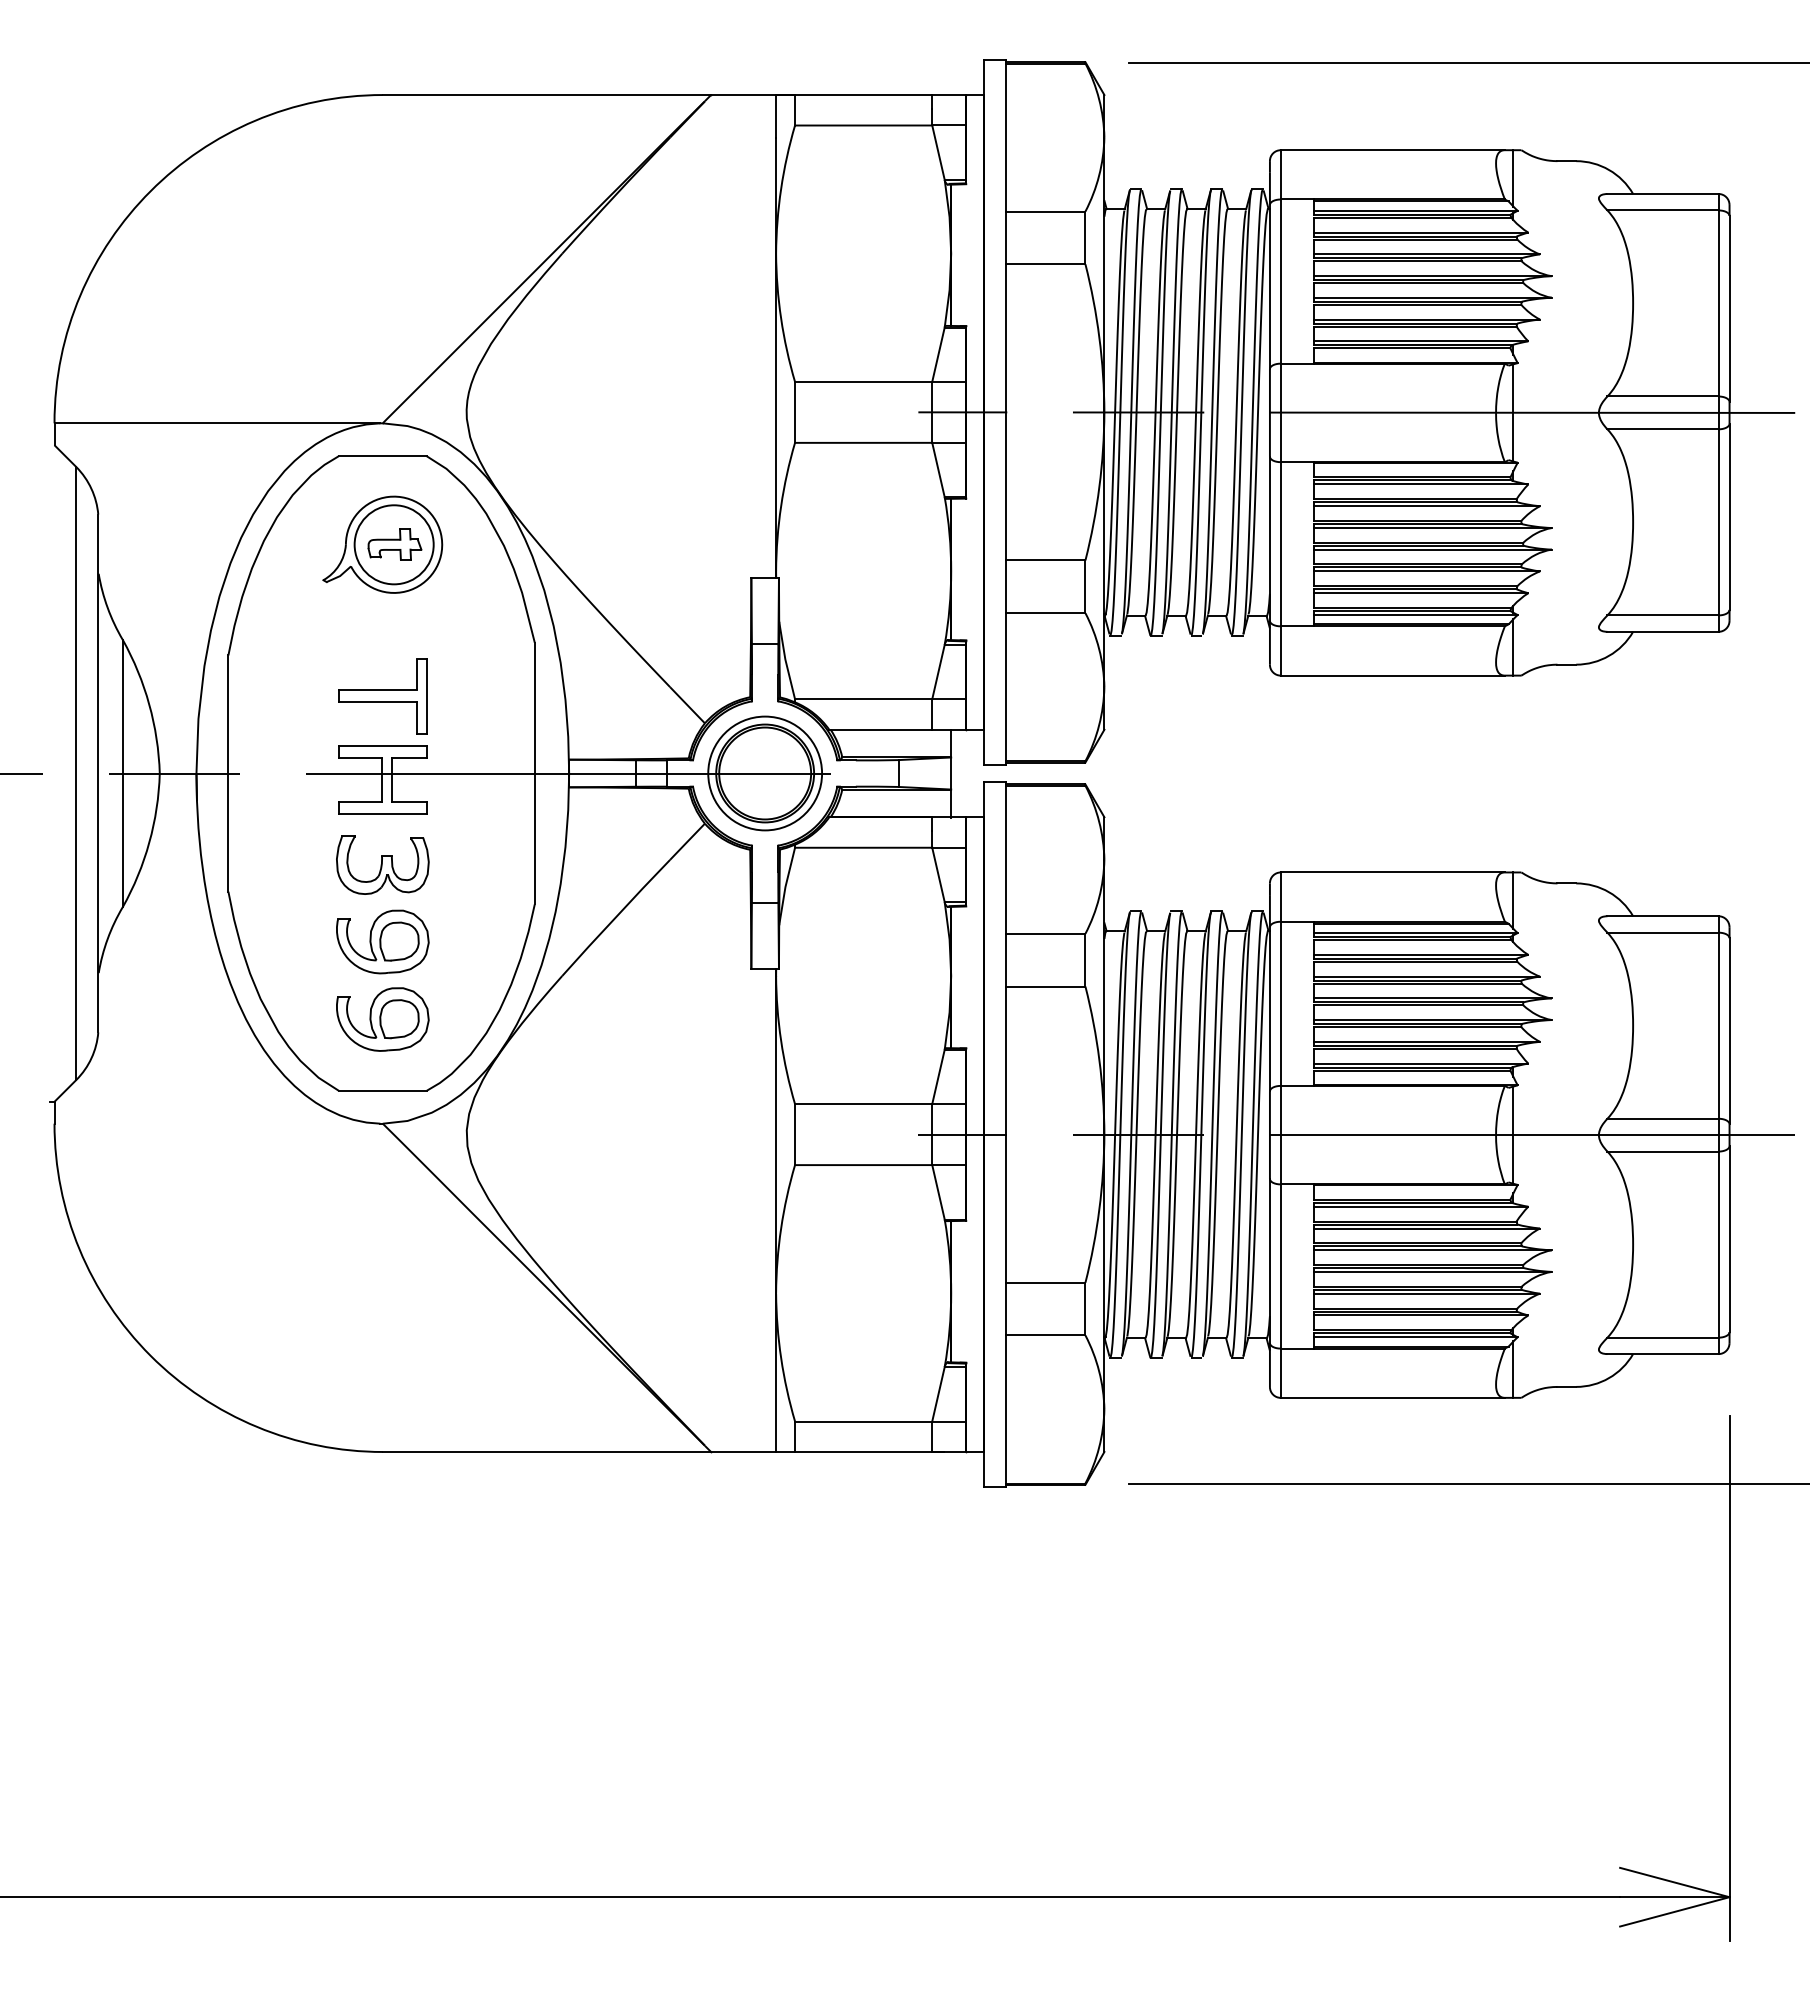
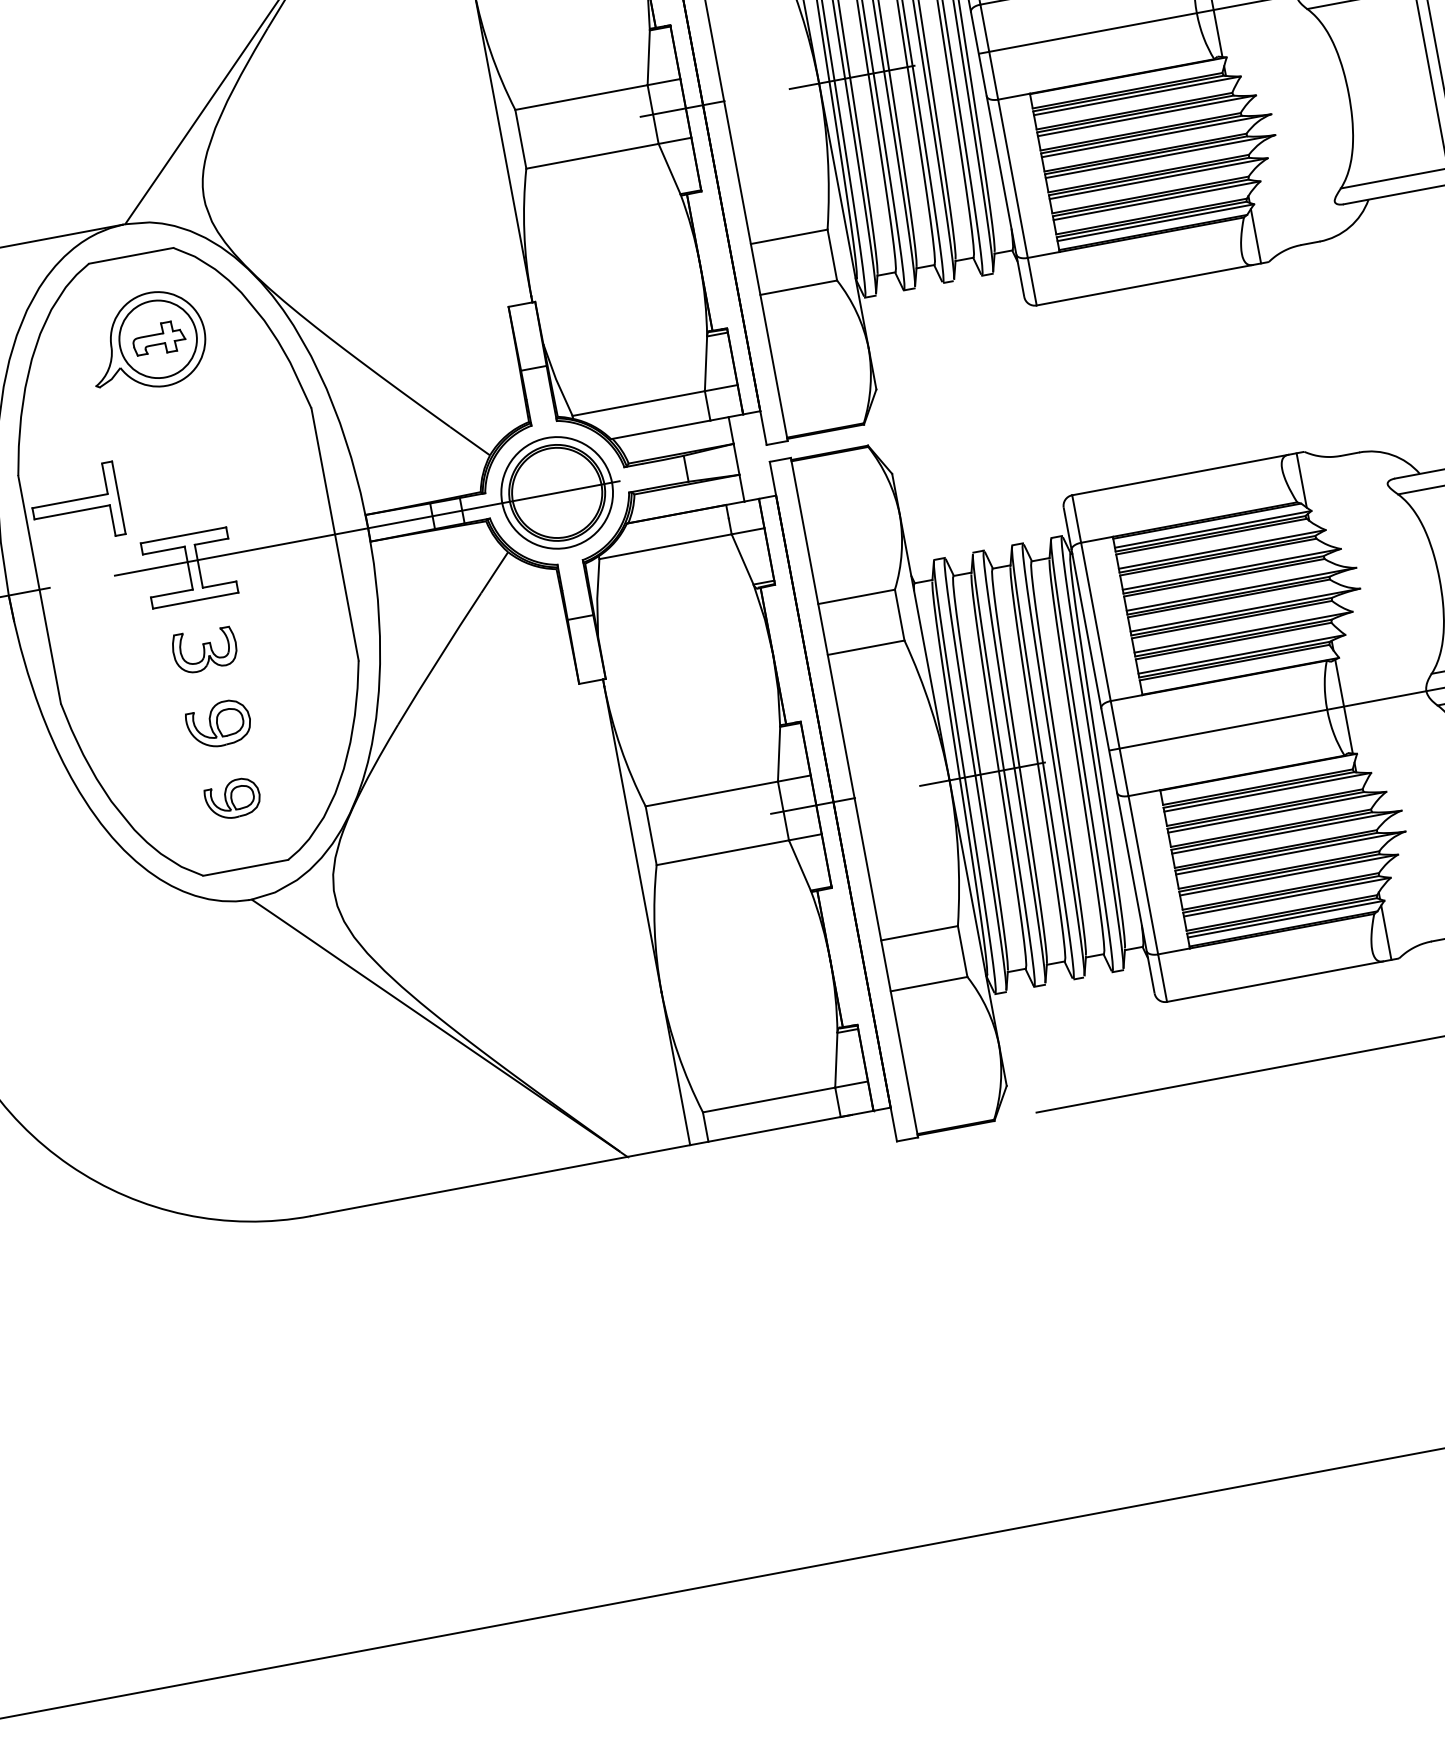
part: (382, 696) -> (75, 506), moved
part: (382, 864) -> (204, 649), size x0.7
part: (382, 941) -> (218, 723), size x0.7
part: (382, 1019) -> (232, 799), size x0.6

